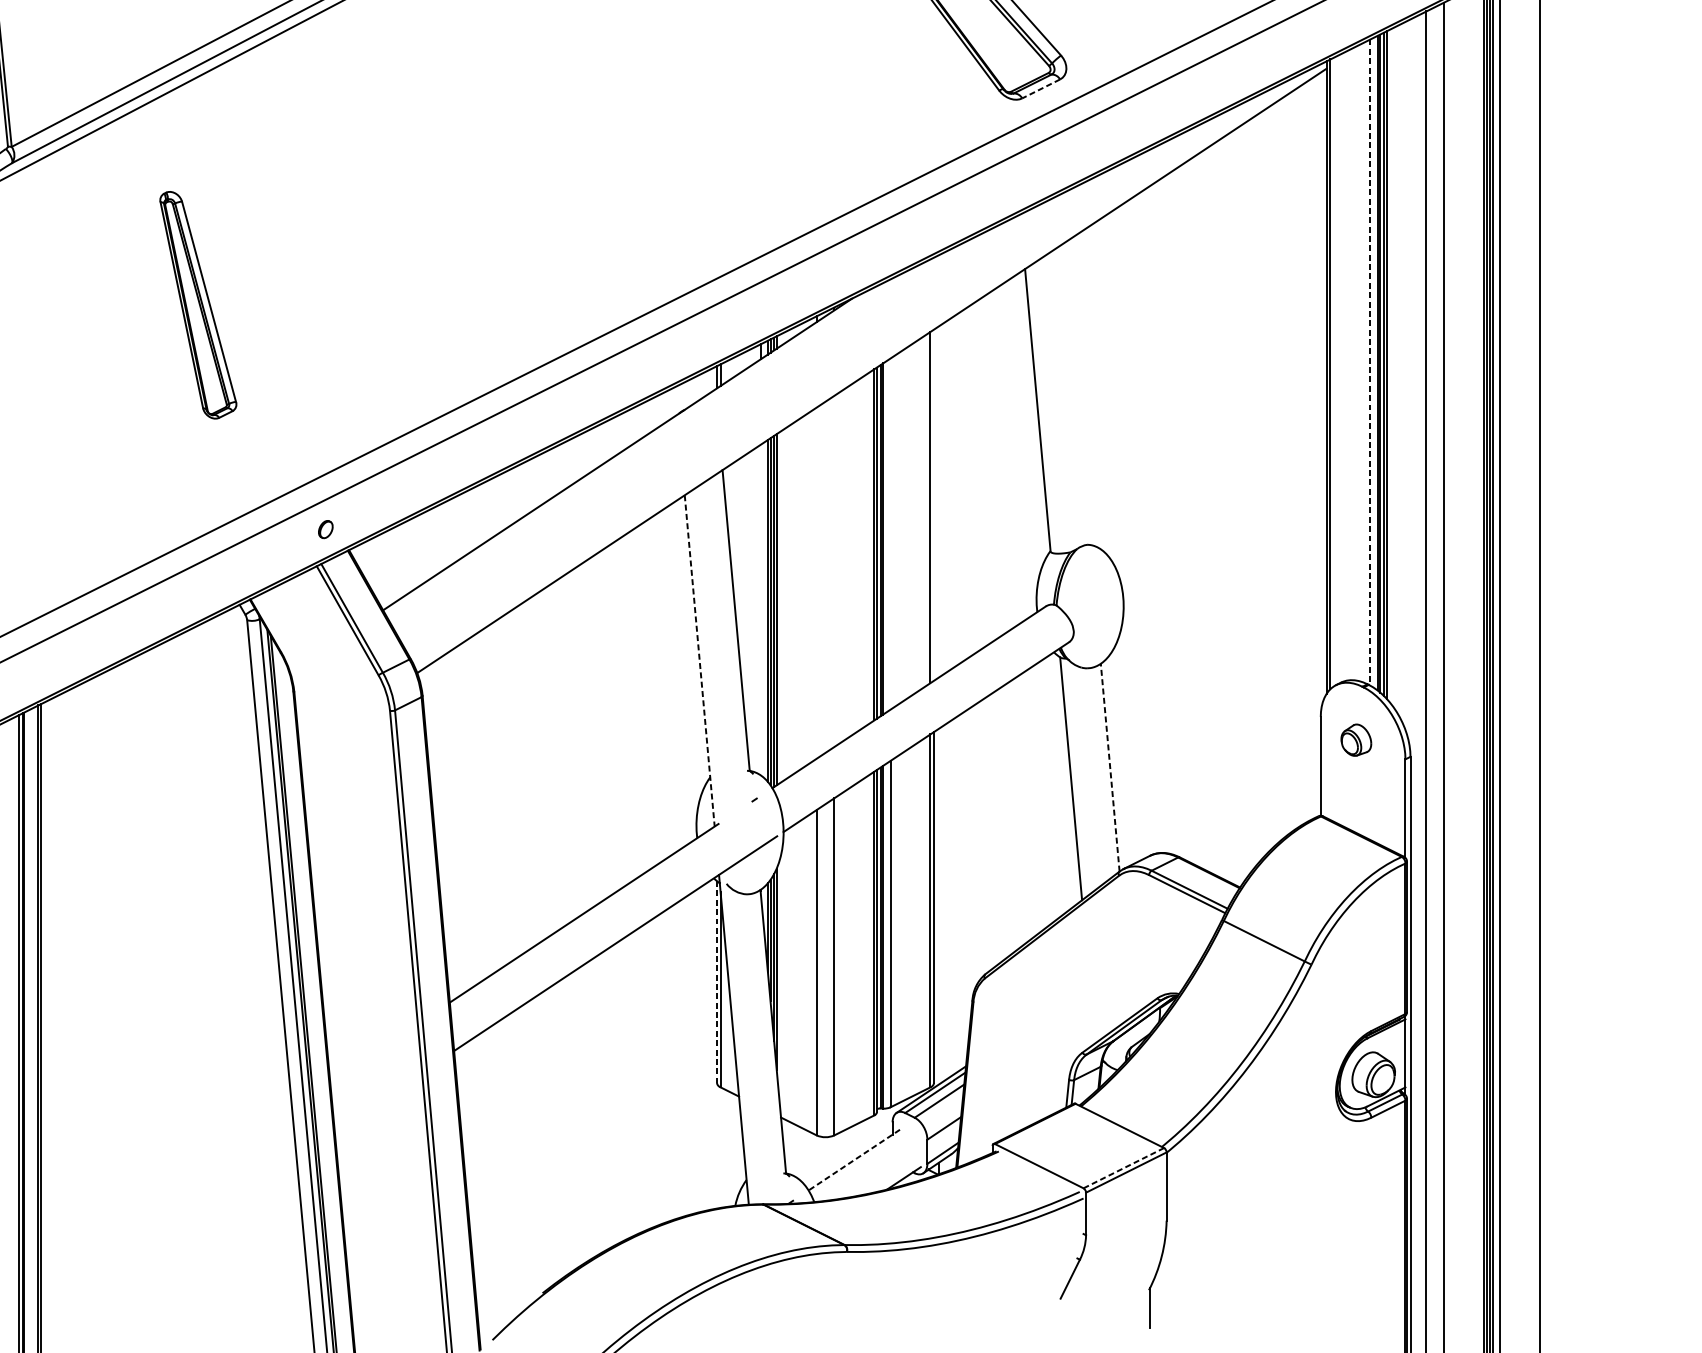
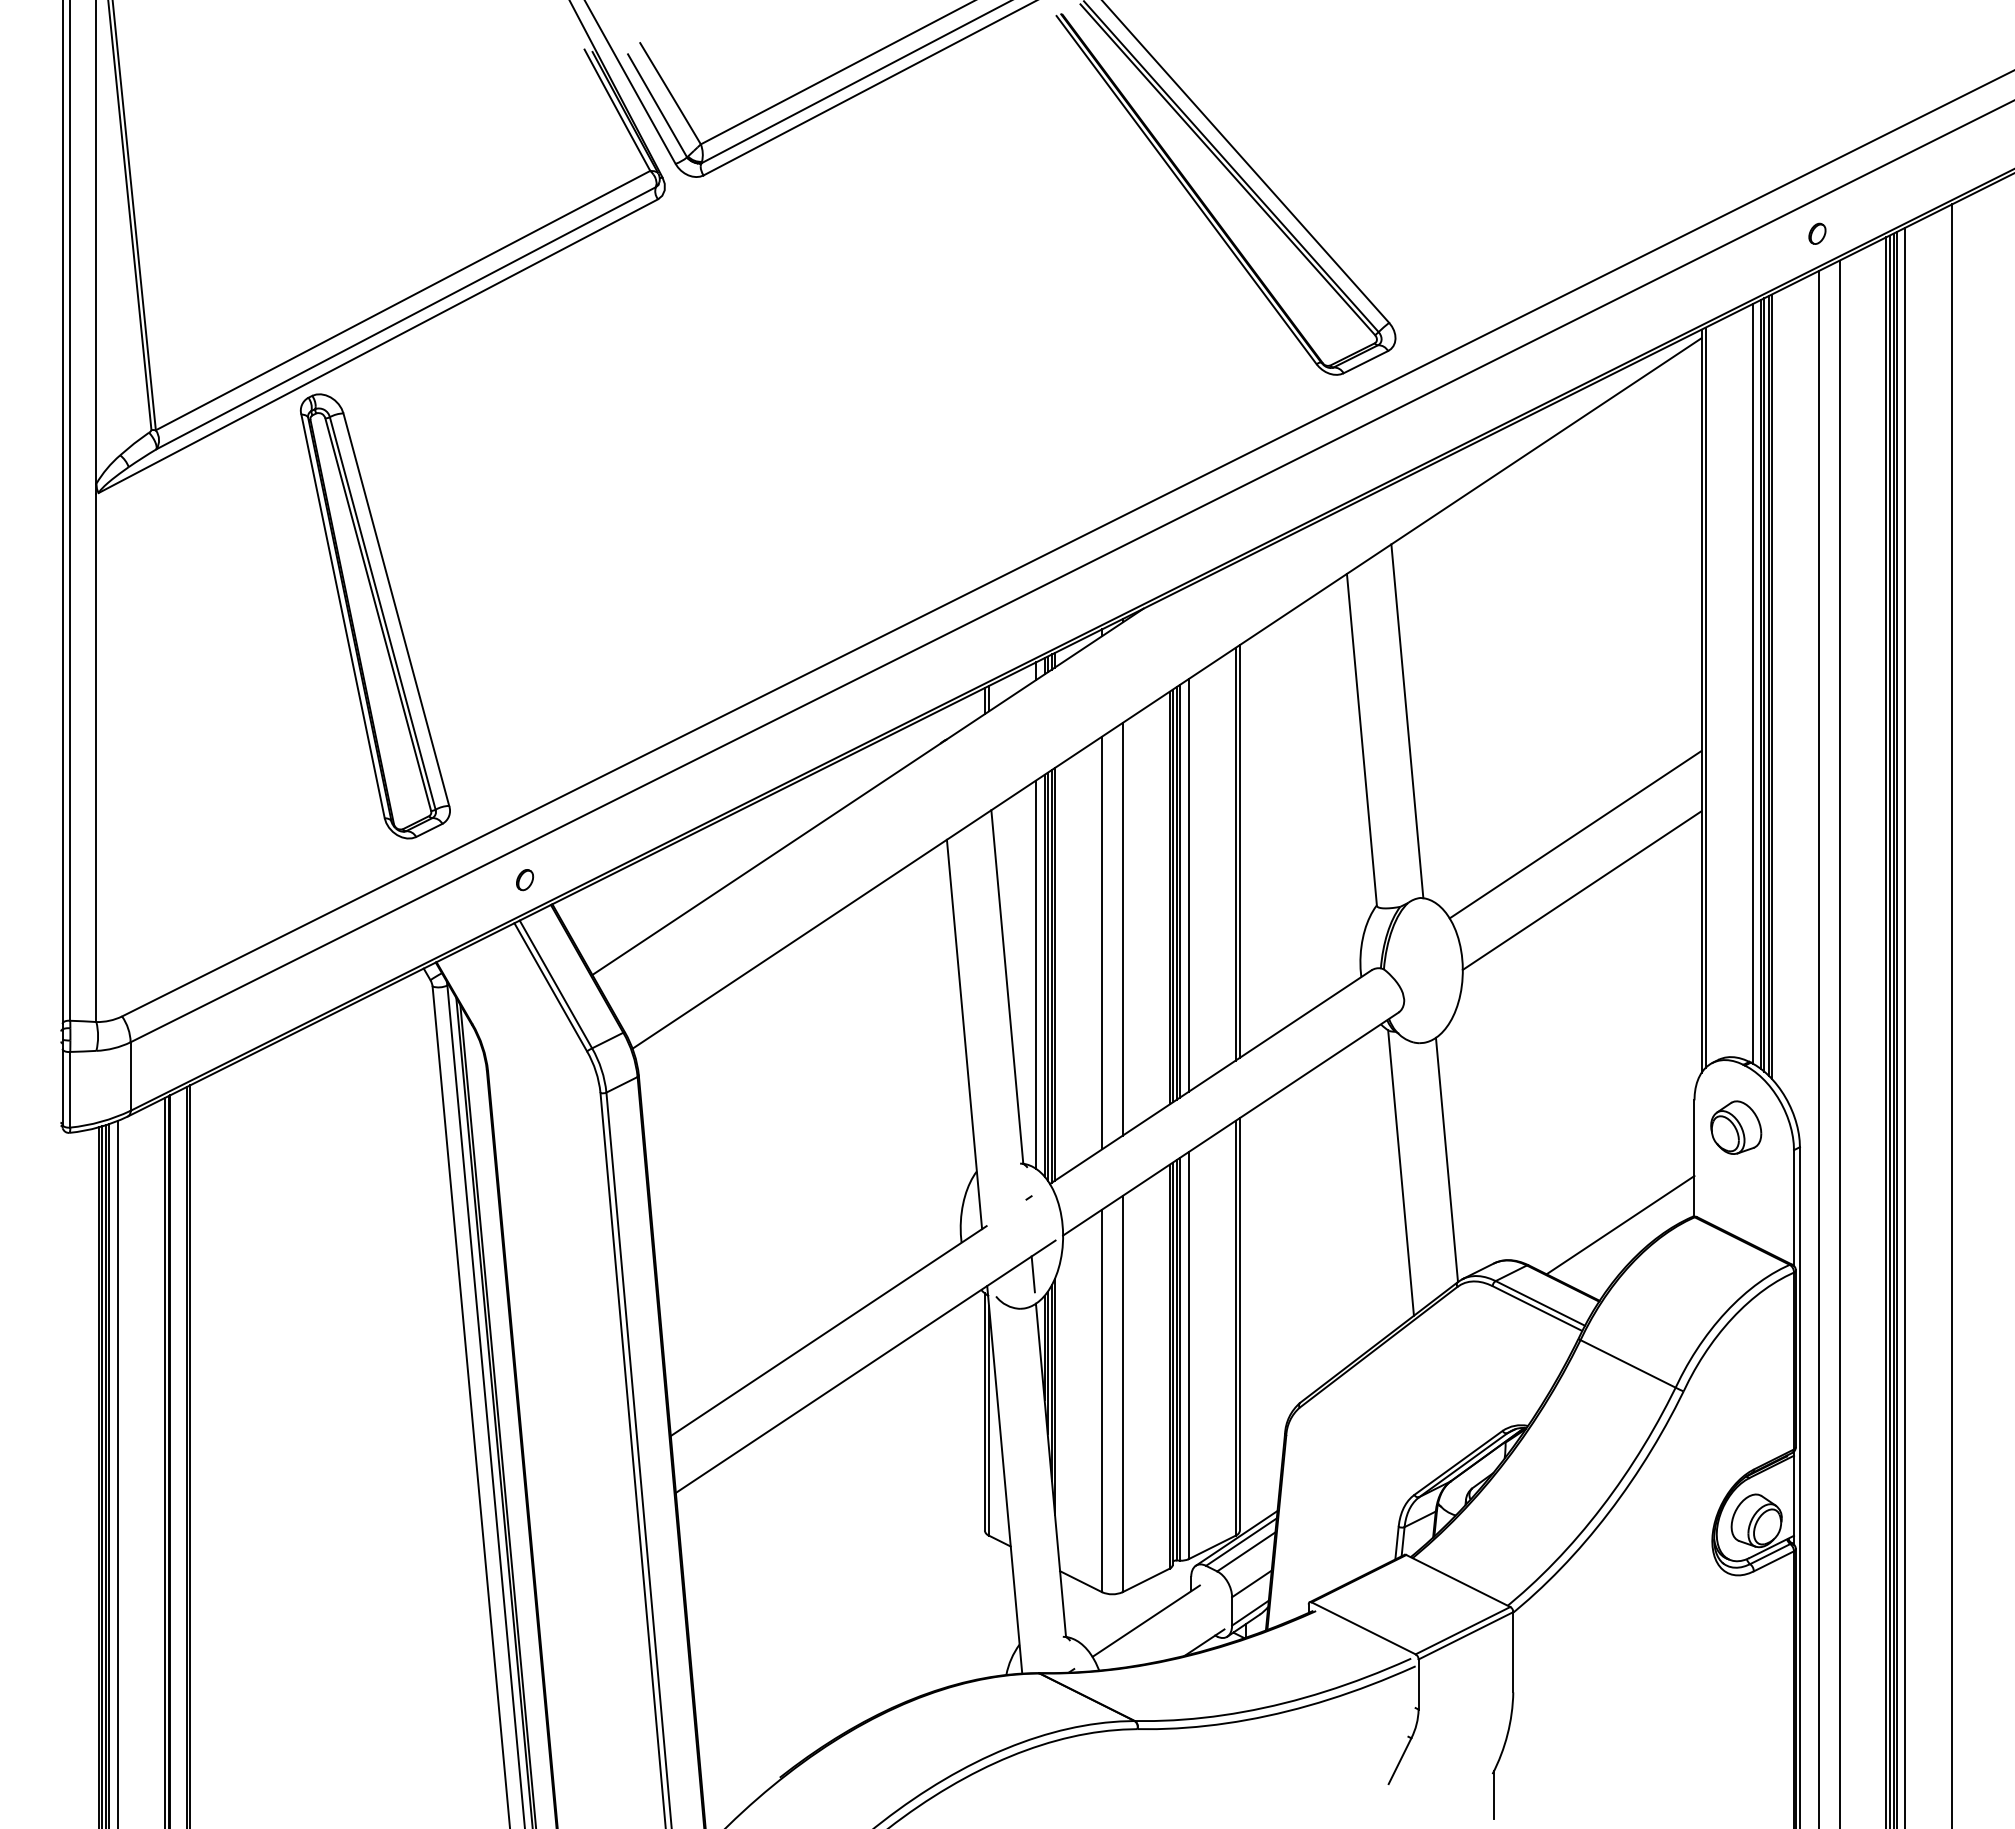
line: (1040, 89) -> (1365, 362), dashed -> solid
part: (197, 305) -> (374, 616), size x1.67
line: (1370, 362) -> (1752, 683), dashed -> solid
line: (1076, 394) -> (1407, 721), added
line: (1219, 490) -> (1575, 834), added
line: (933, 505) -> (1239, 851), added
line: (890, 534) -> (1188, 885), added
line: (1224, 538) -> (1581, 890), added
line: (834, 570) -> (1122, 928), added
line: (816, 582) -> (1101, 942), added
line: (760, 609) -> (1036, 974), added
line: (699, 660) -> (964, 1034), dashed -> solid
part: (1356, 740) -> (1736, 1127), size x1.43
line: (1109, 767) -> (1446, 1159), dashed -> solid
line: (1257, 823) -> (1620, 1225), added
line: (757, 865) -> (1032, 1274), added
line: (716, 981) -> (984, 1411), dashed -> solid
line: (853, 1160) -> (1145, 1621), dashed -> solid
line: (1123, 1168) -> (1462, 1630), dashed -> solid

